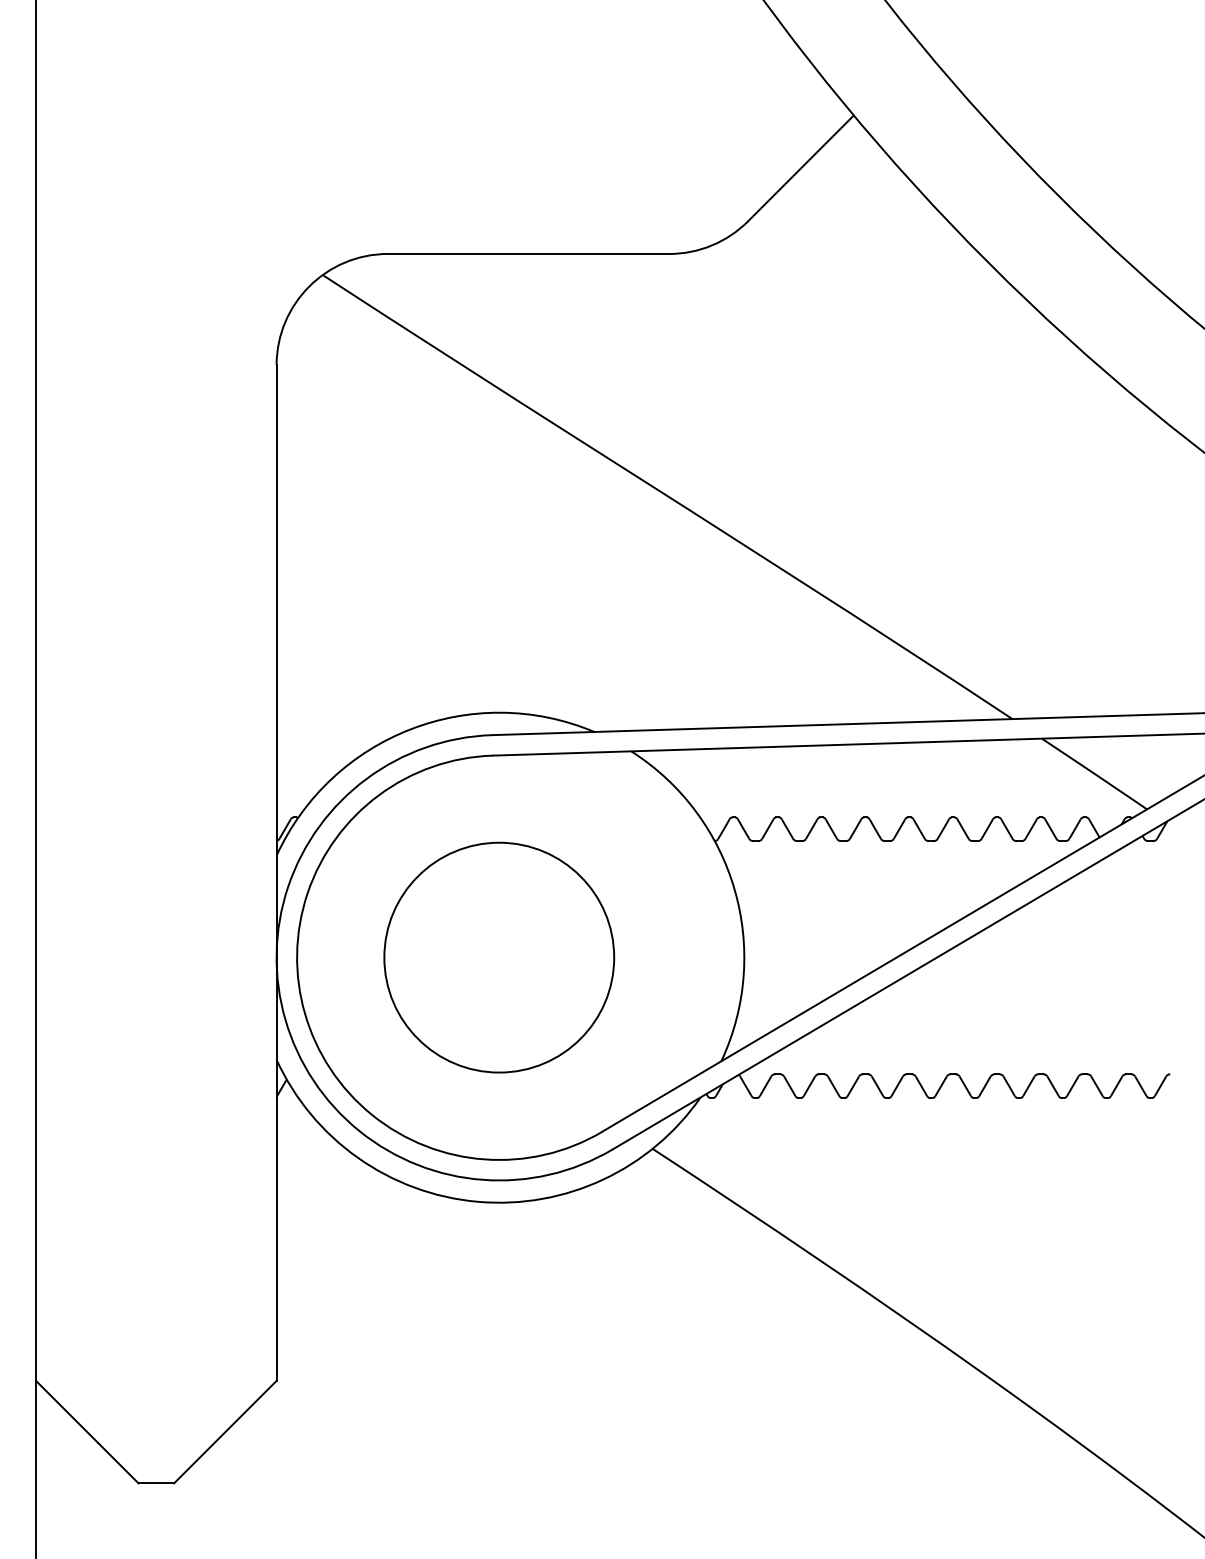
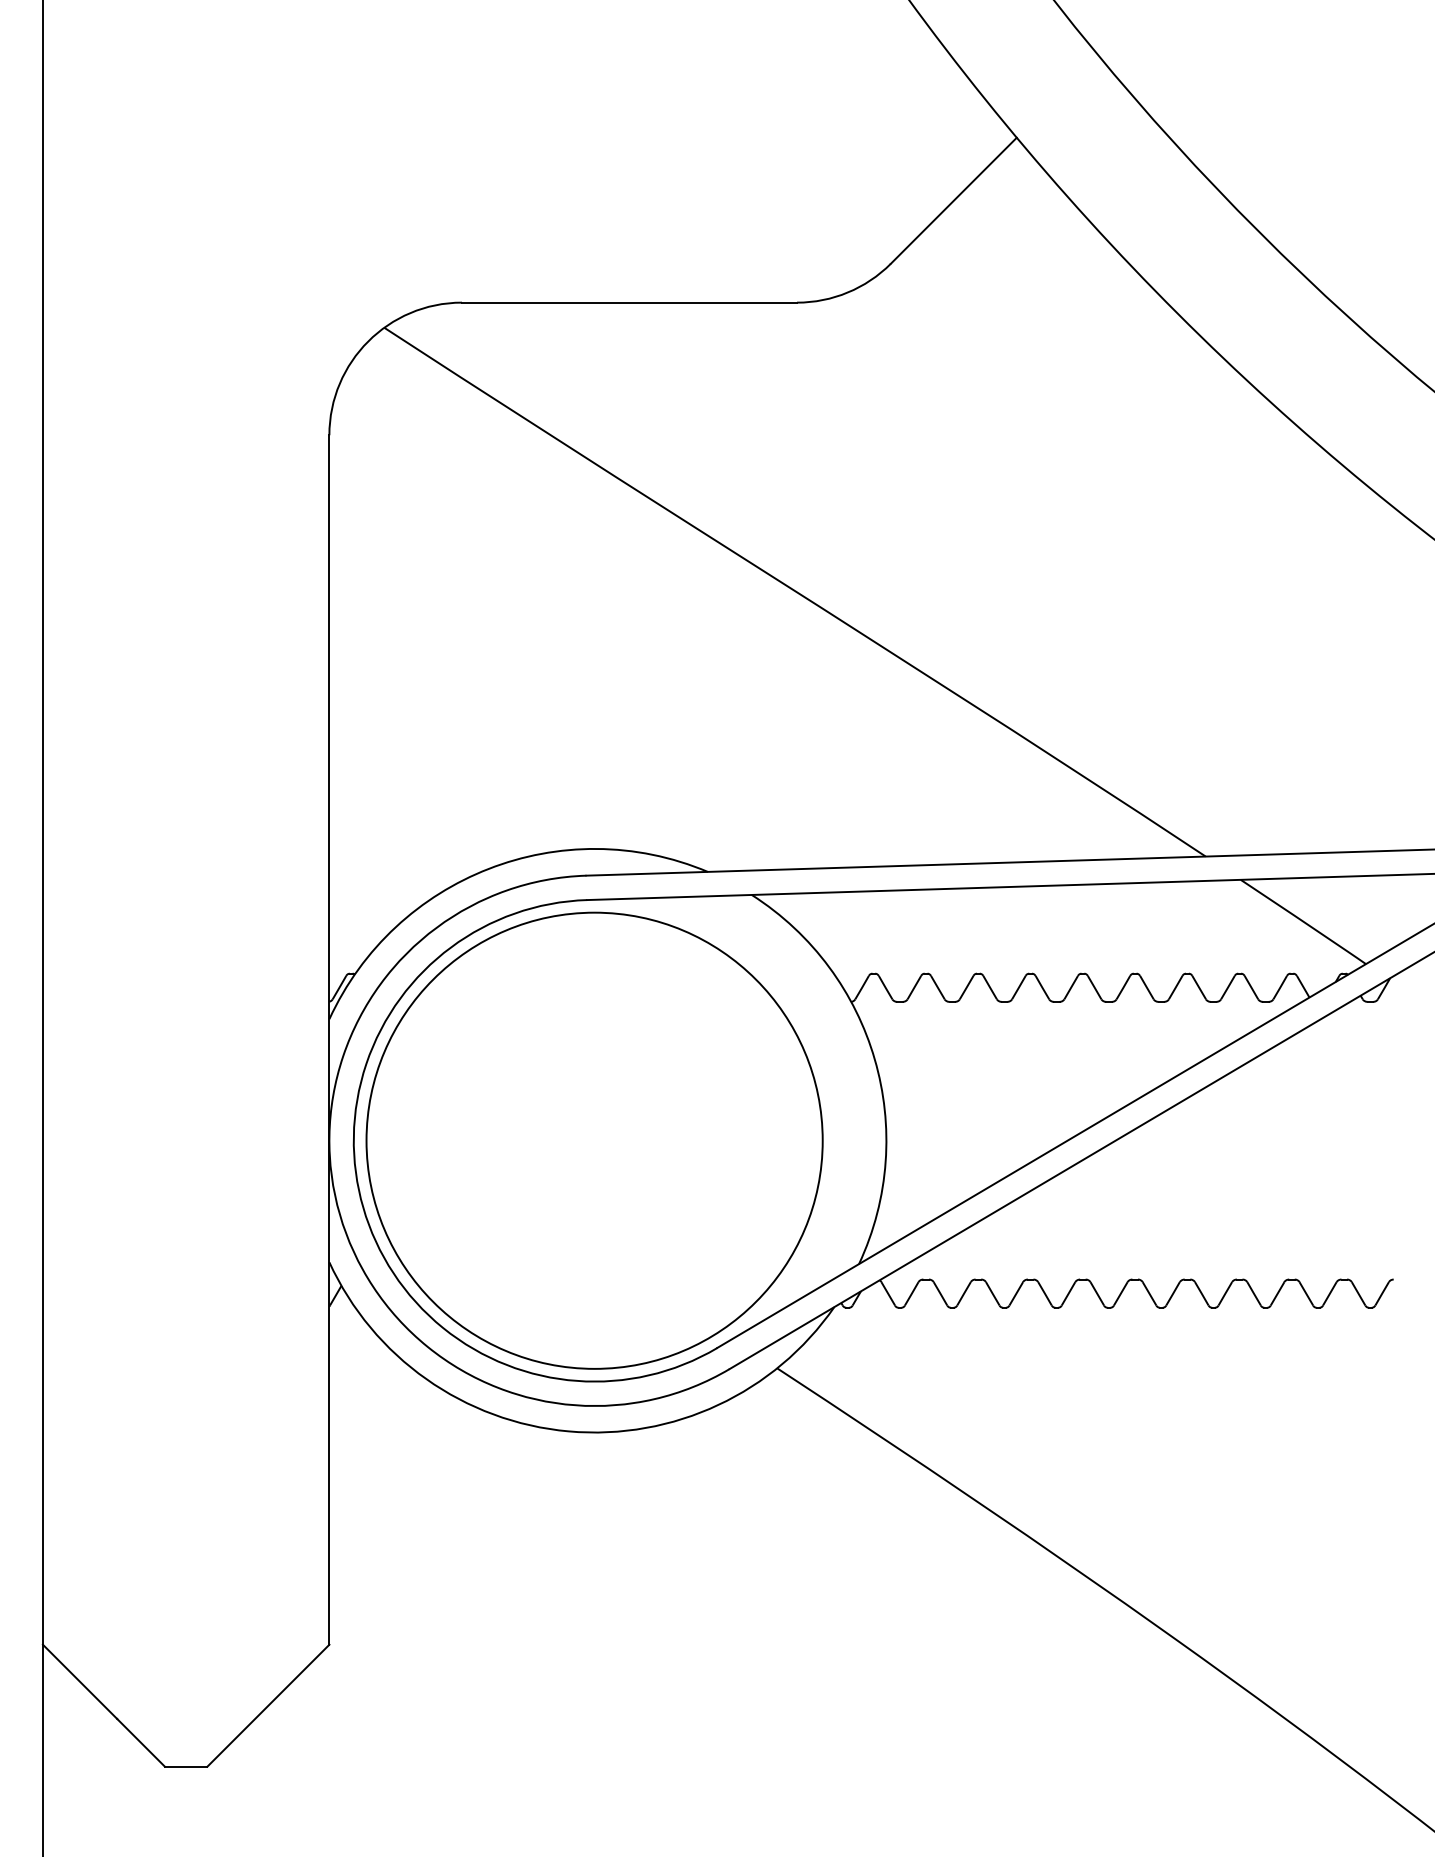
circle: (499, 957) -> (594, 1140), size x1.67

